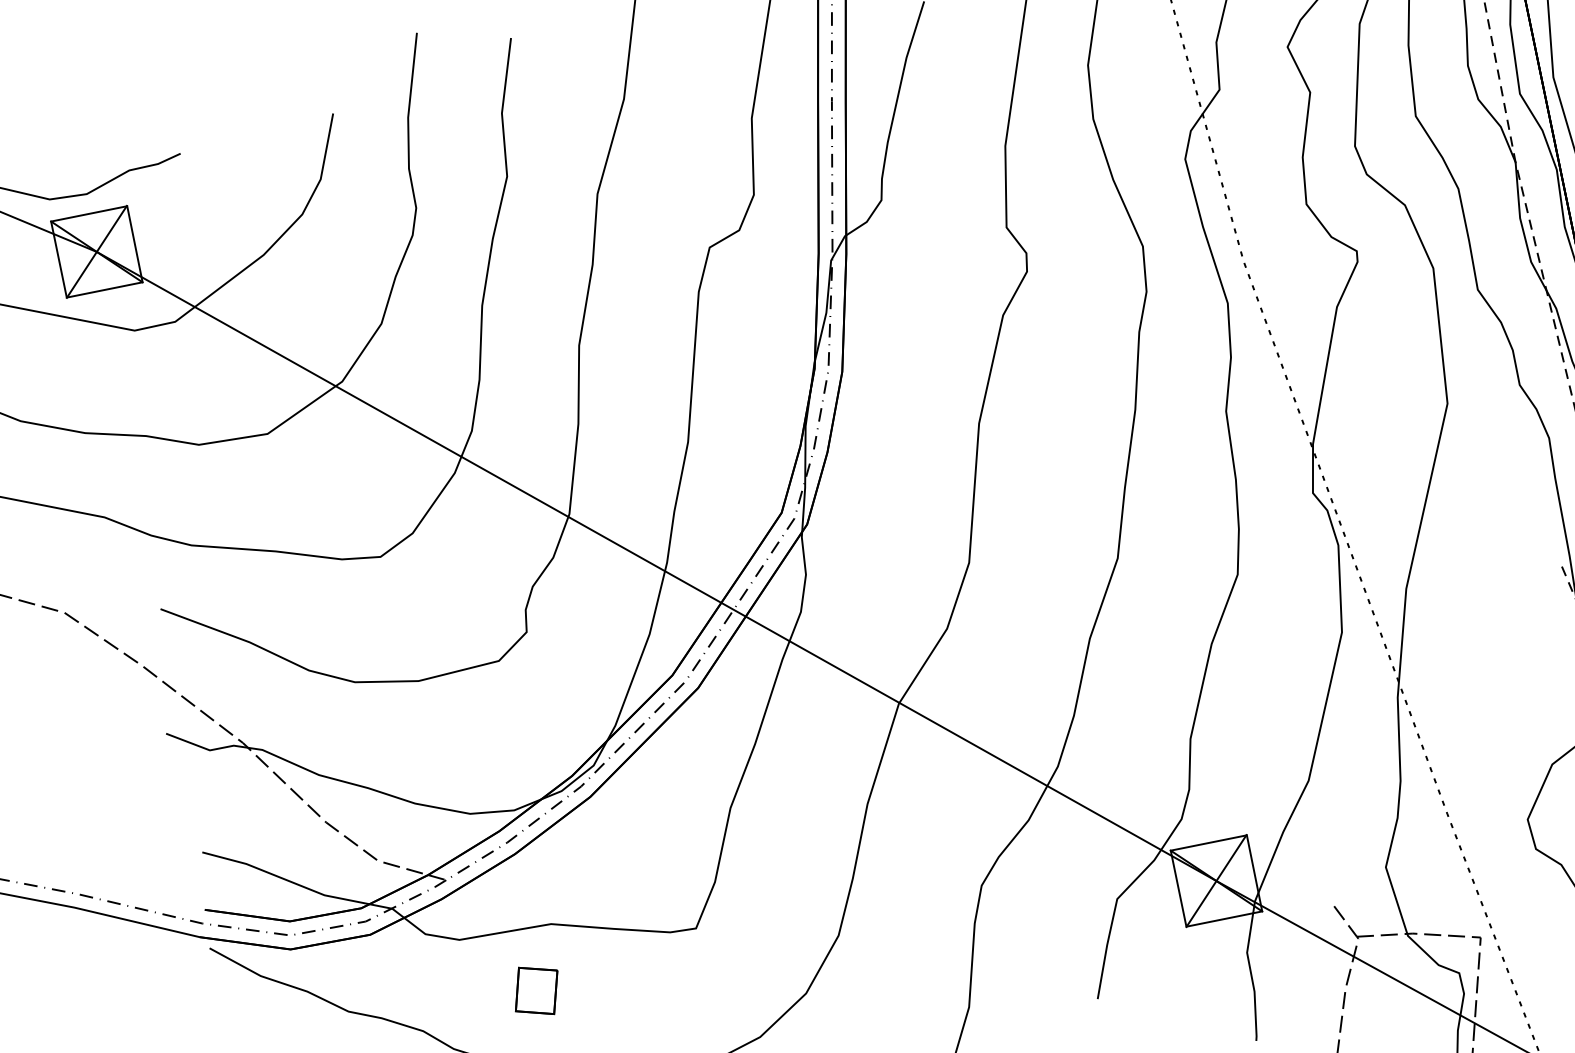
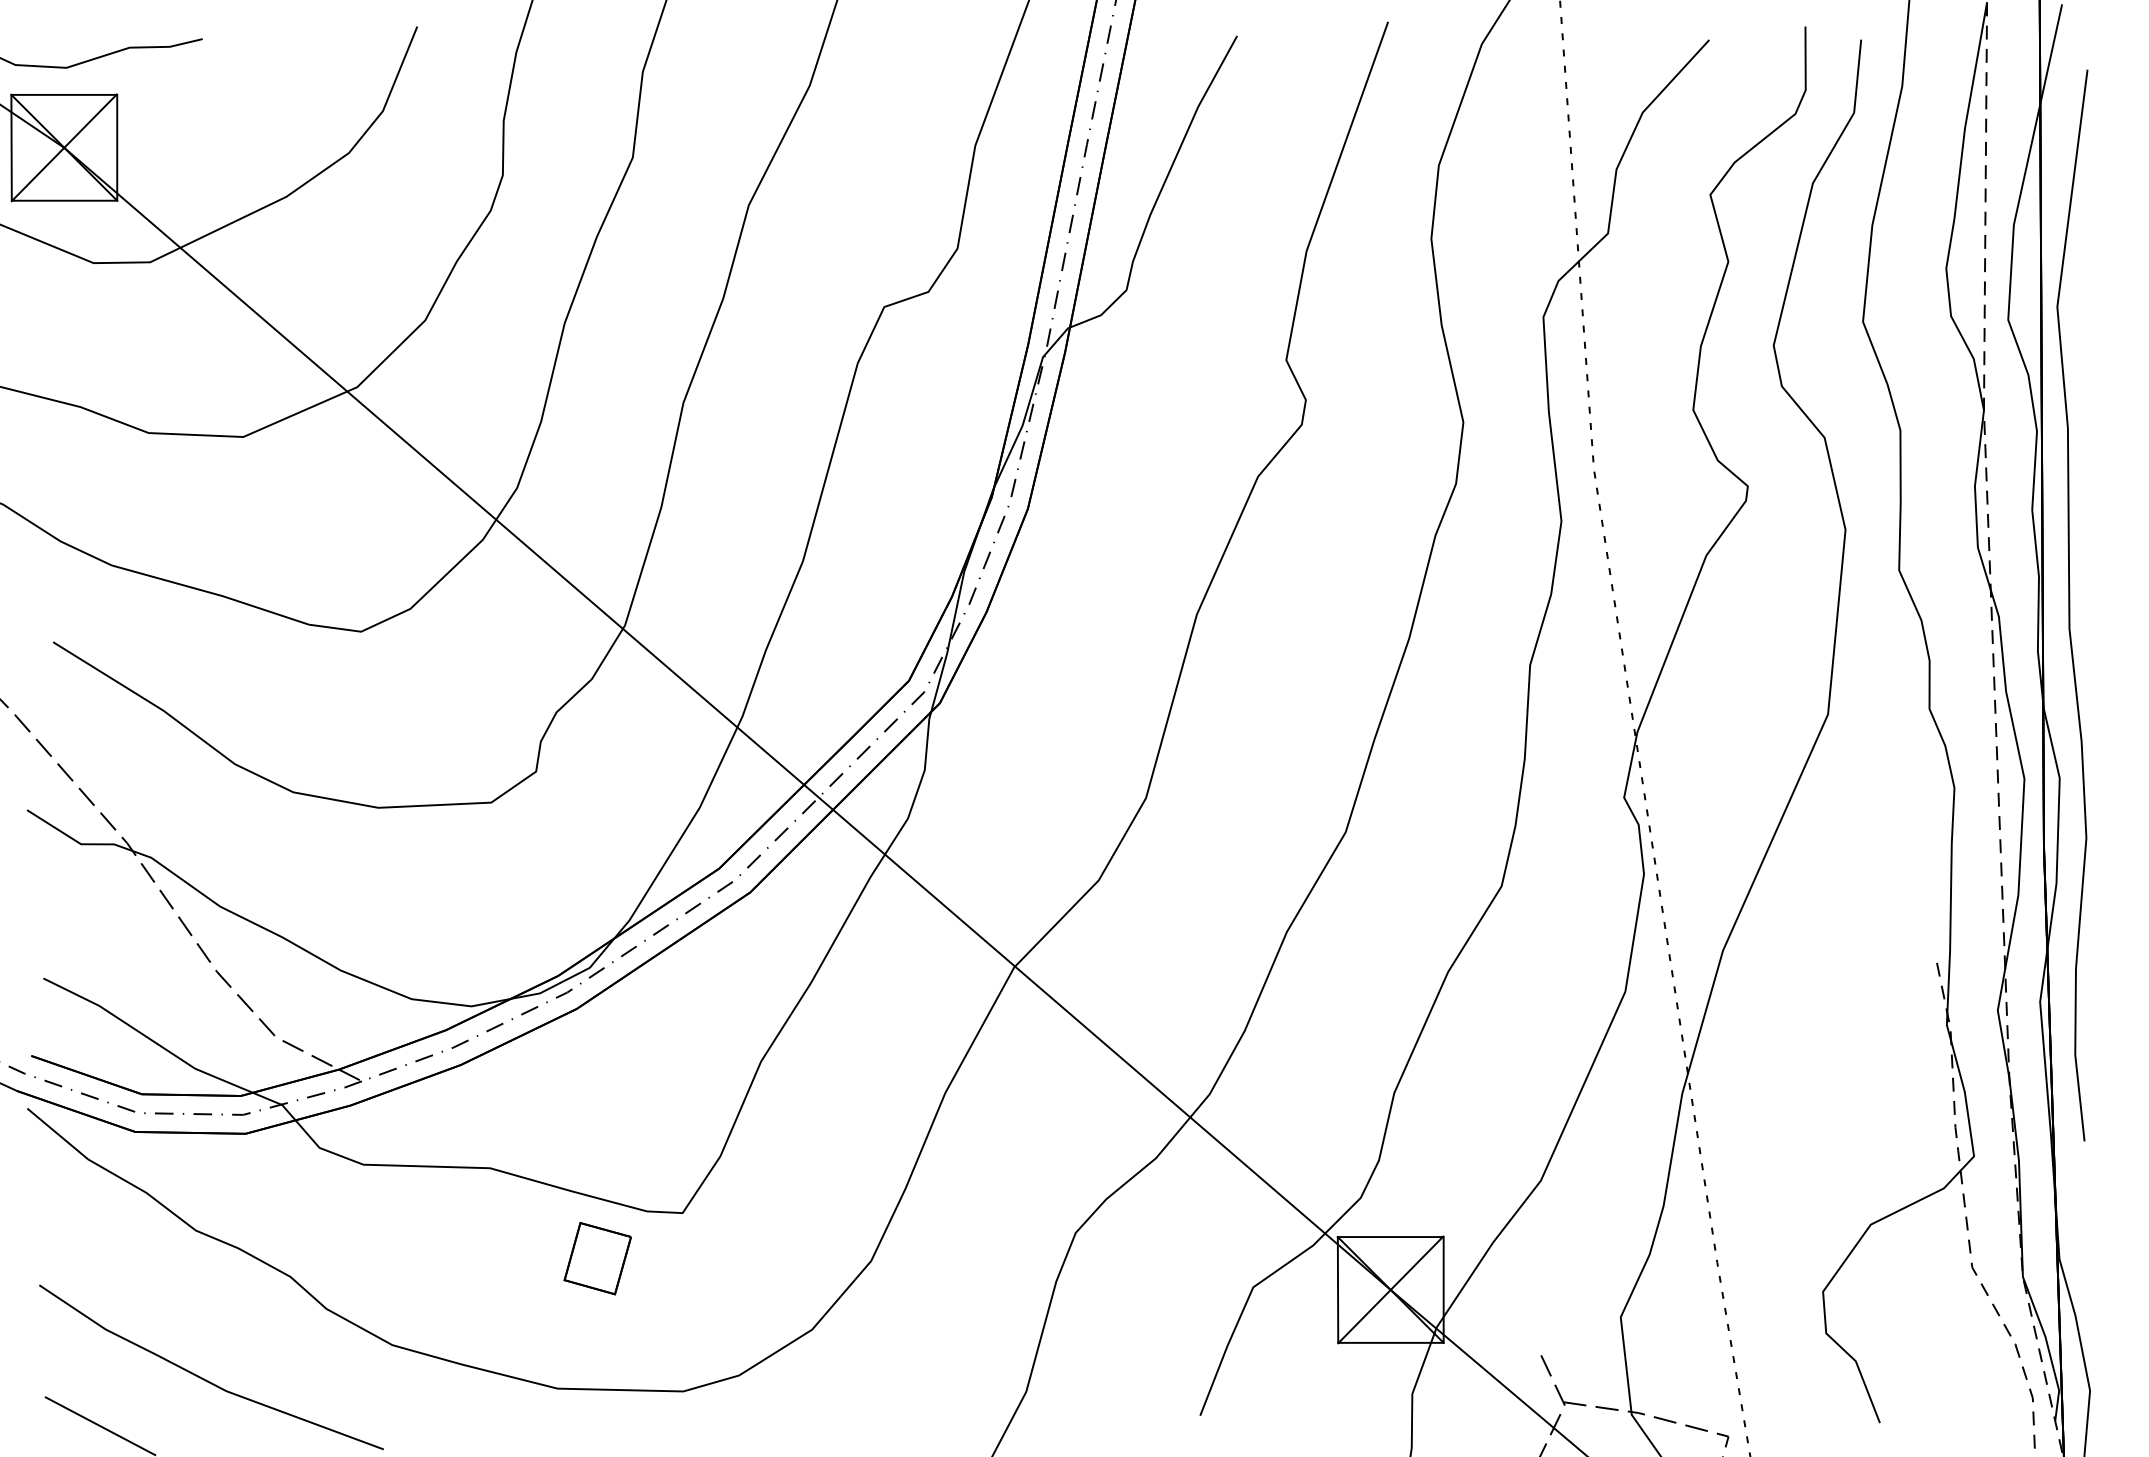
part: (536, 990) -> (597, 1258), moved

